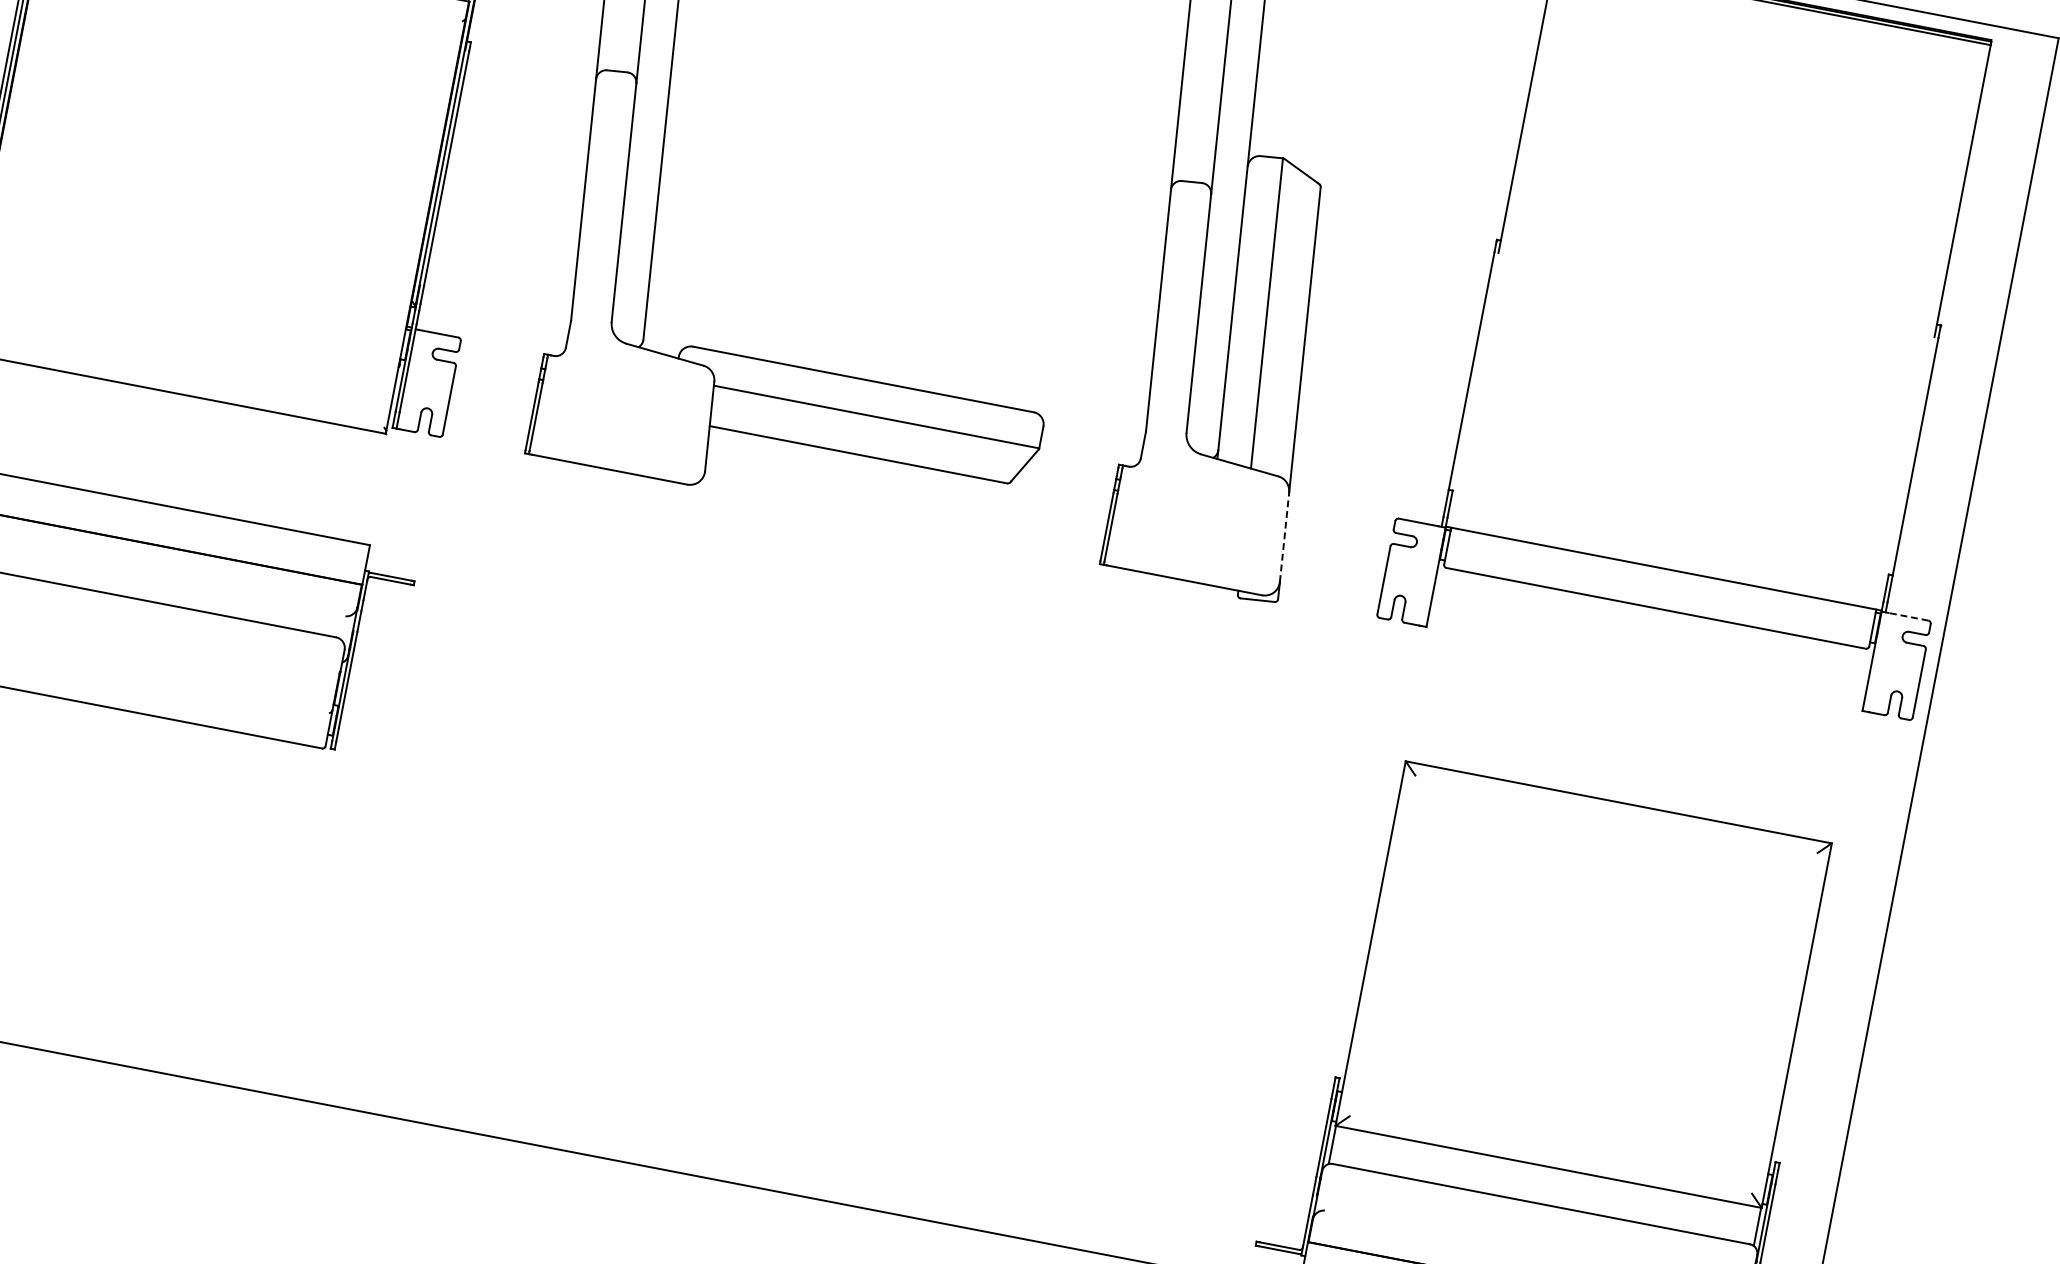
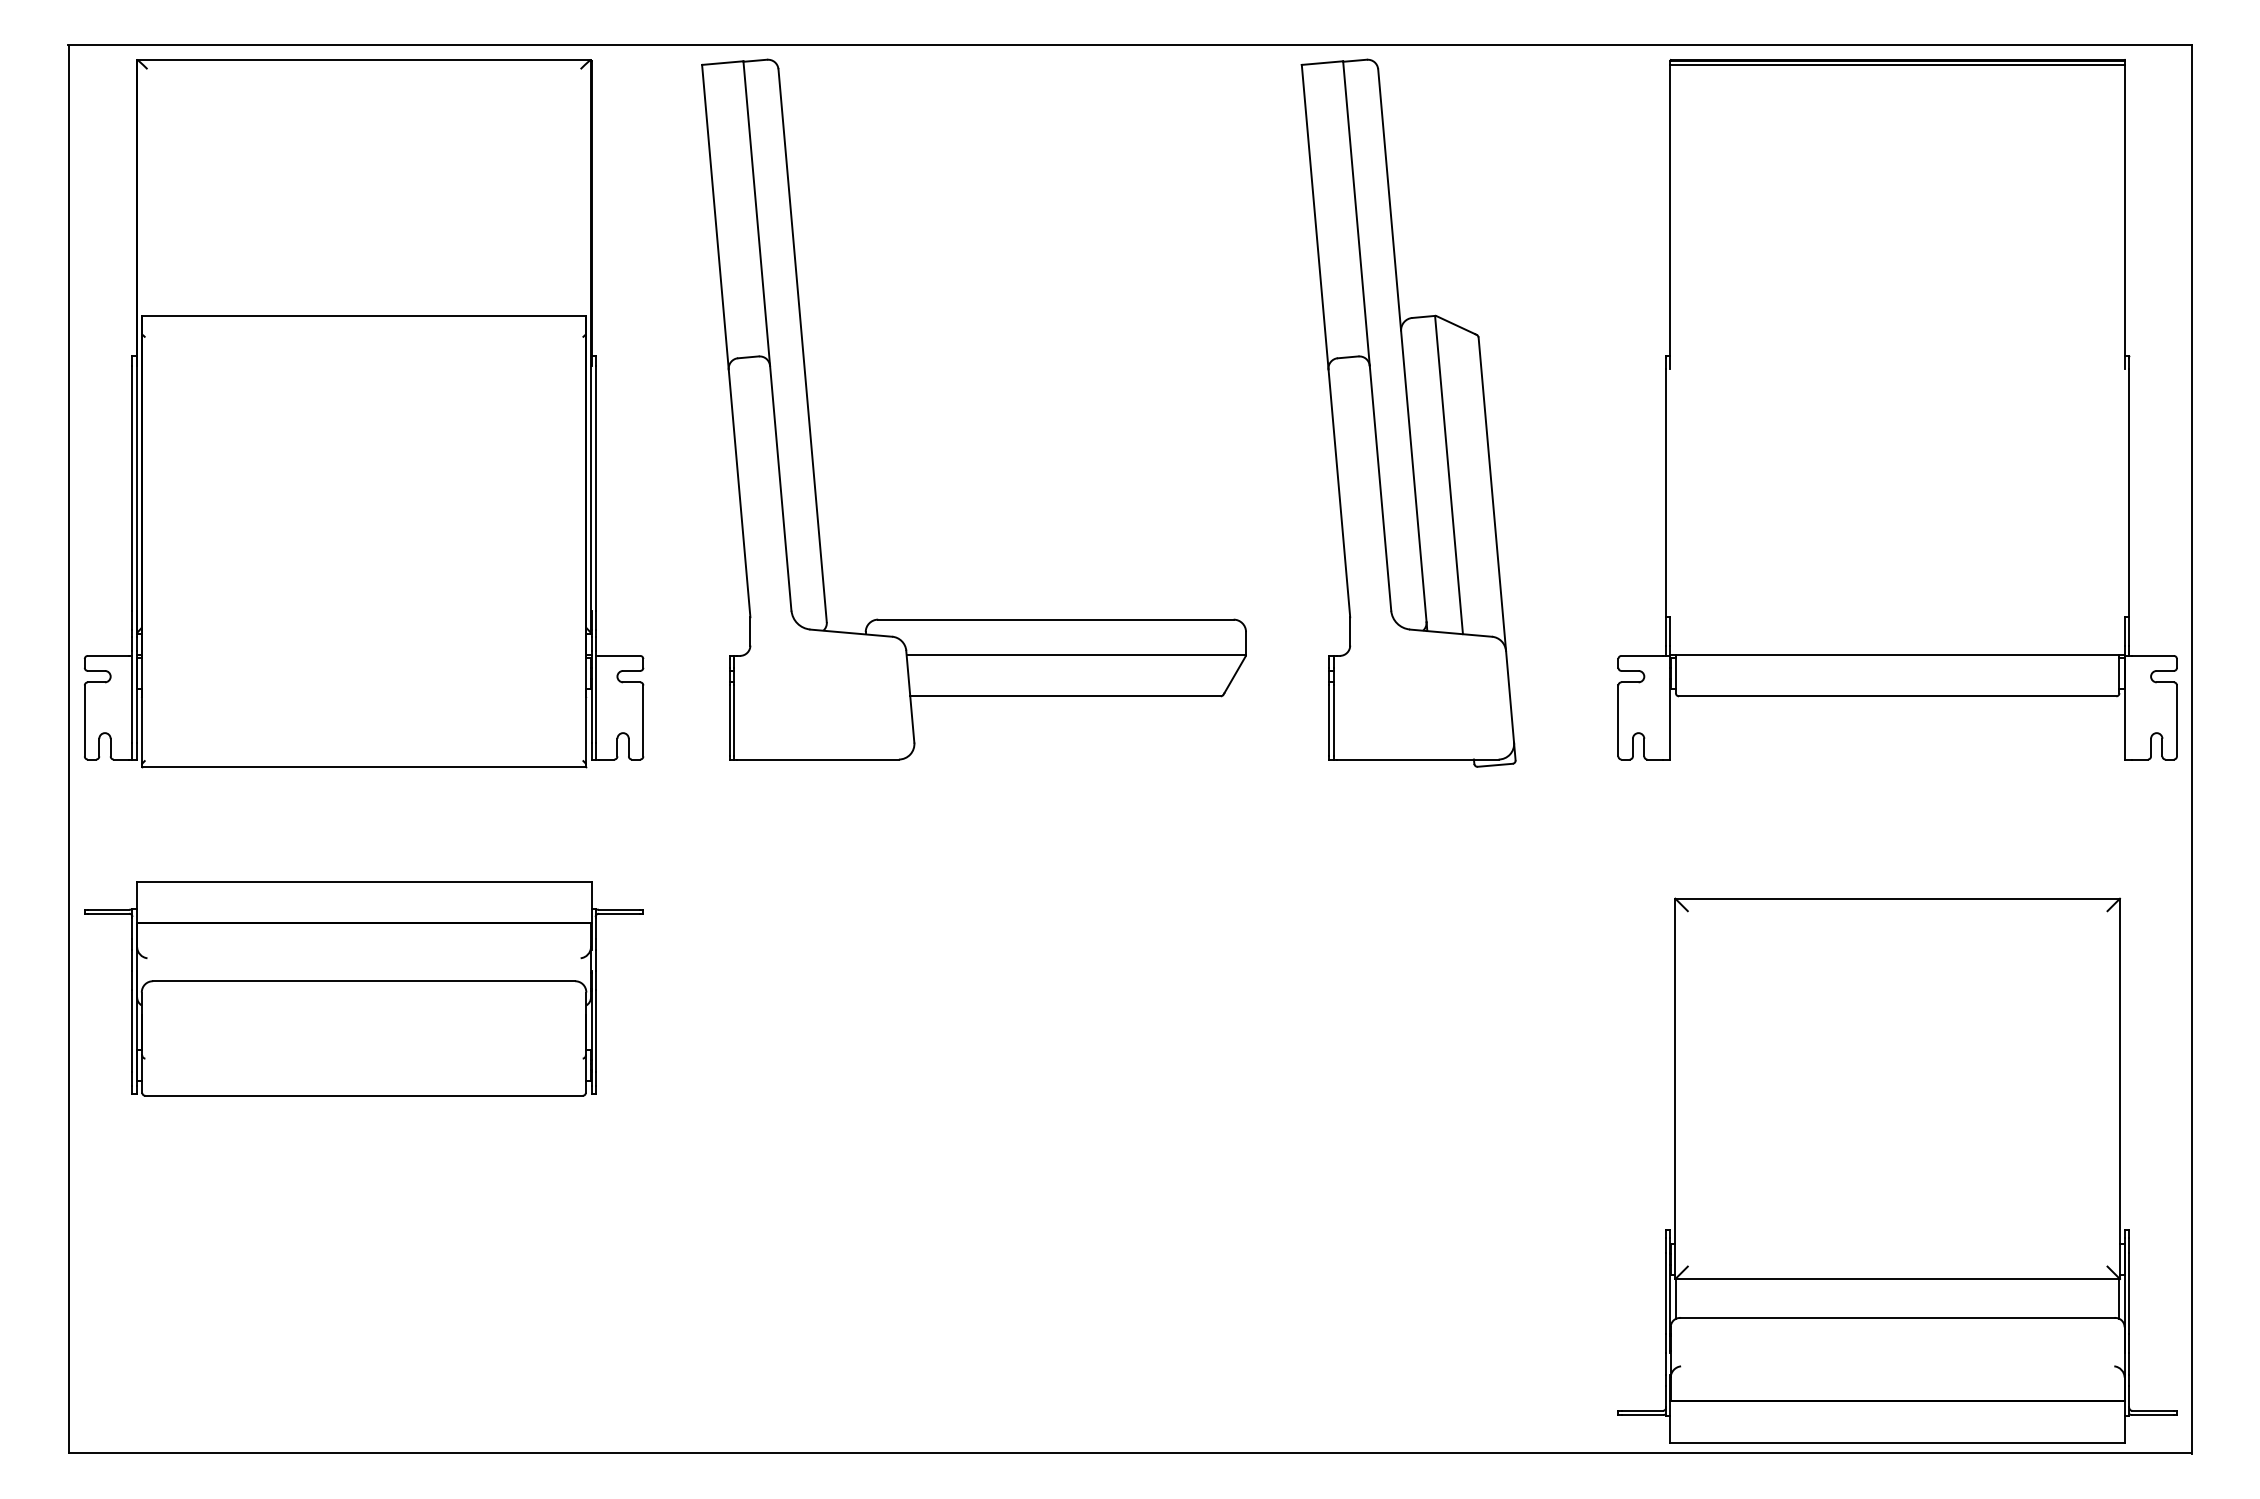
line: (1285, 537) -> (1510, 696), dashed -> solid
line: (1908, 616) -> (2153, 655), dashed -> solid

